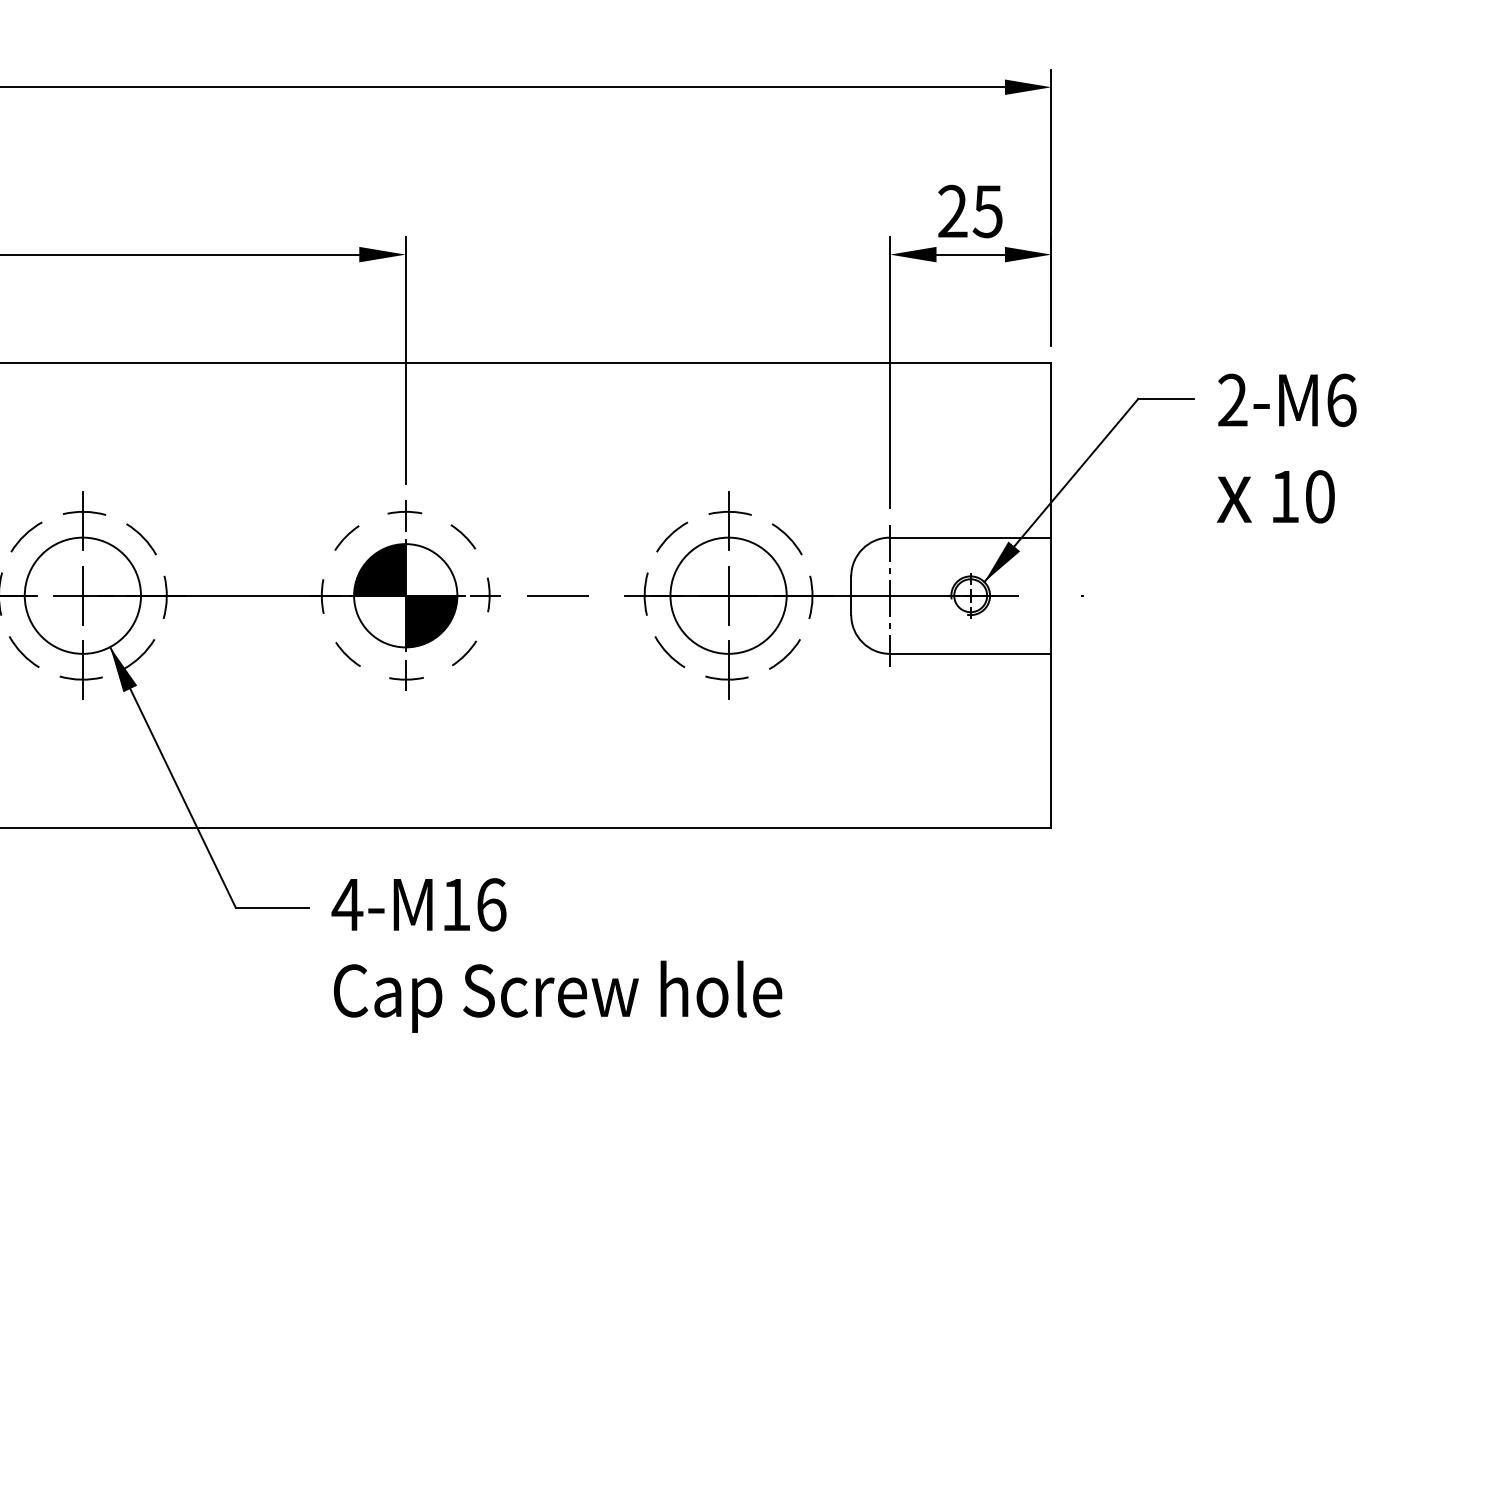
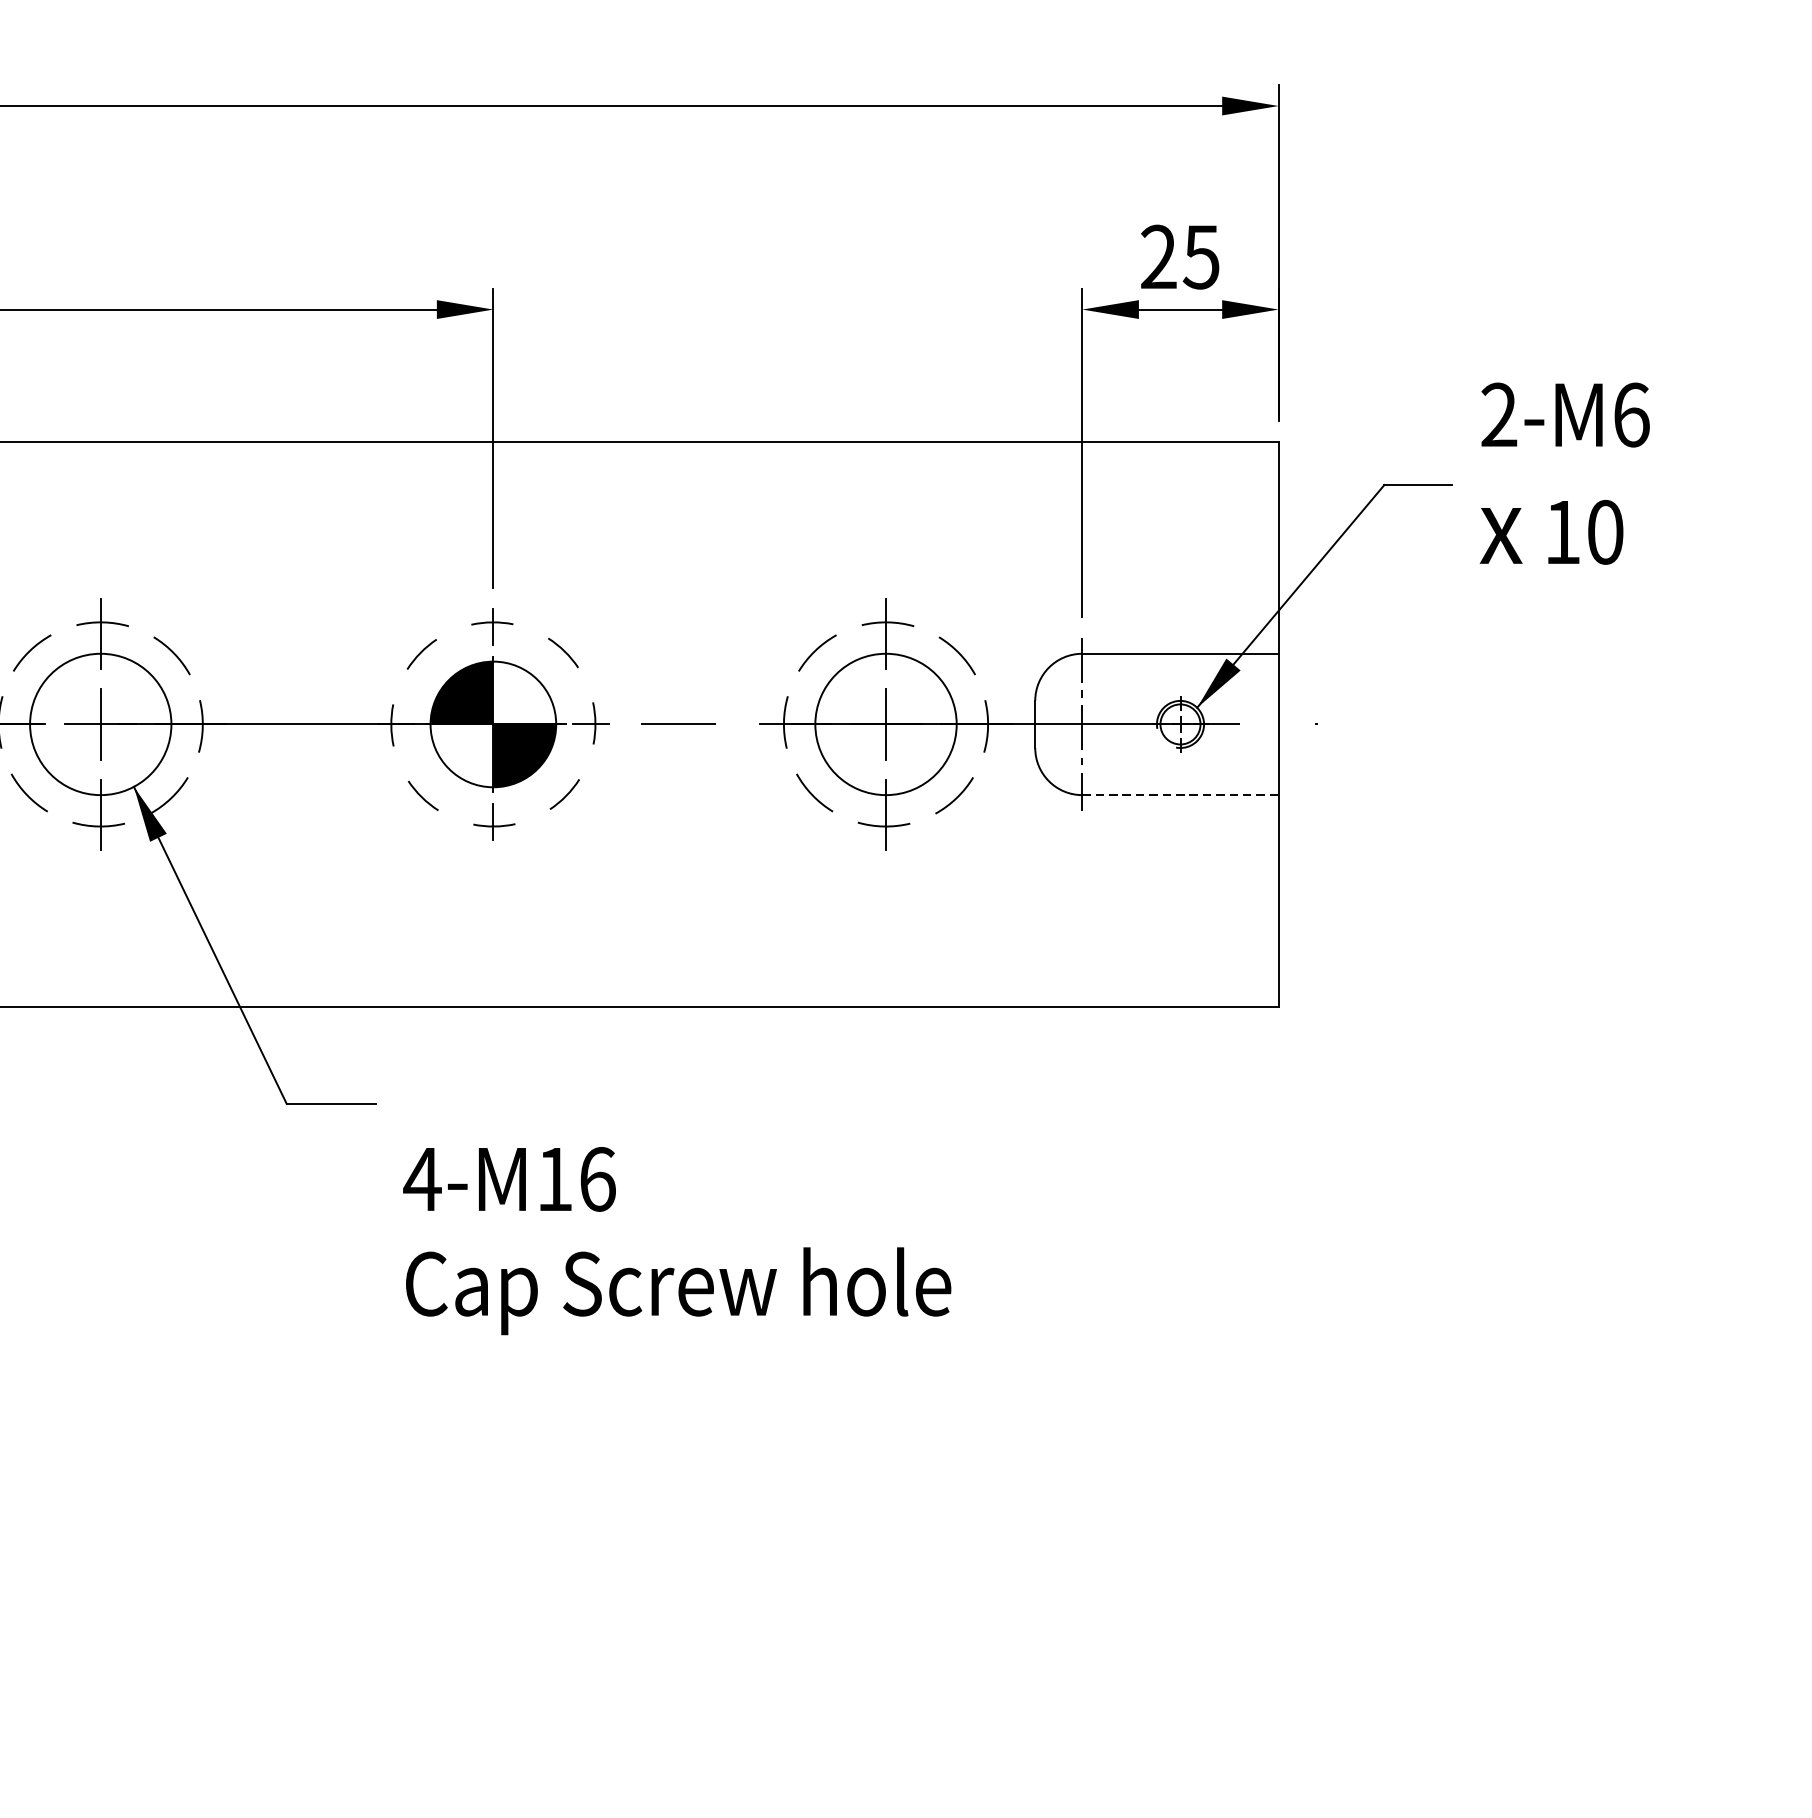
text: (1286, 448) -> (1564, 473), moved
line: (970, 653) -> (1180, 794), solid -> dashed
text: (556, 955) -> (676, 1241), moved

